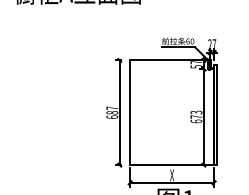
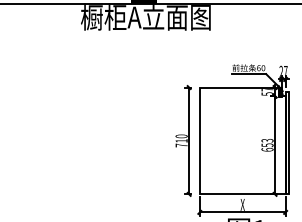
text: (112, 112) -> (181, 140), 687 -> 710
text: (196, 117) -> (267, 145), 673 -> 653

